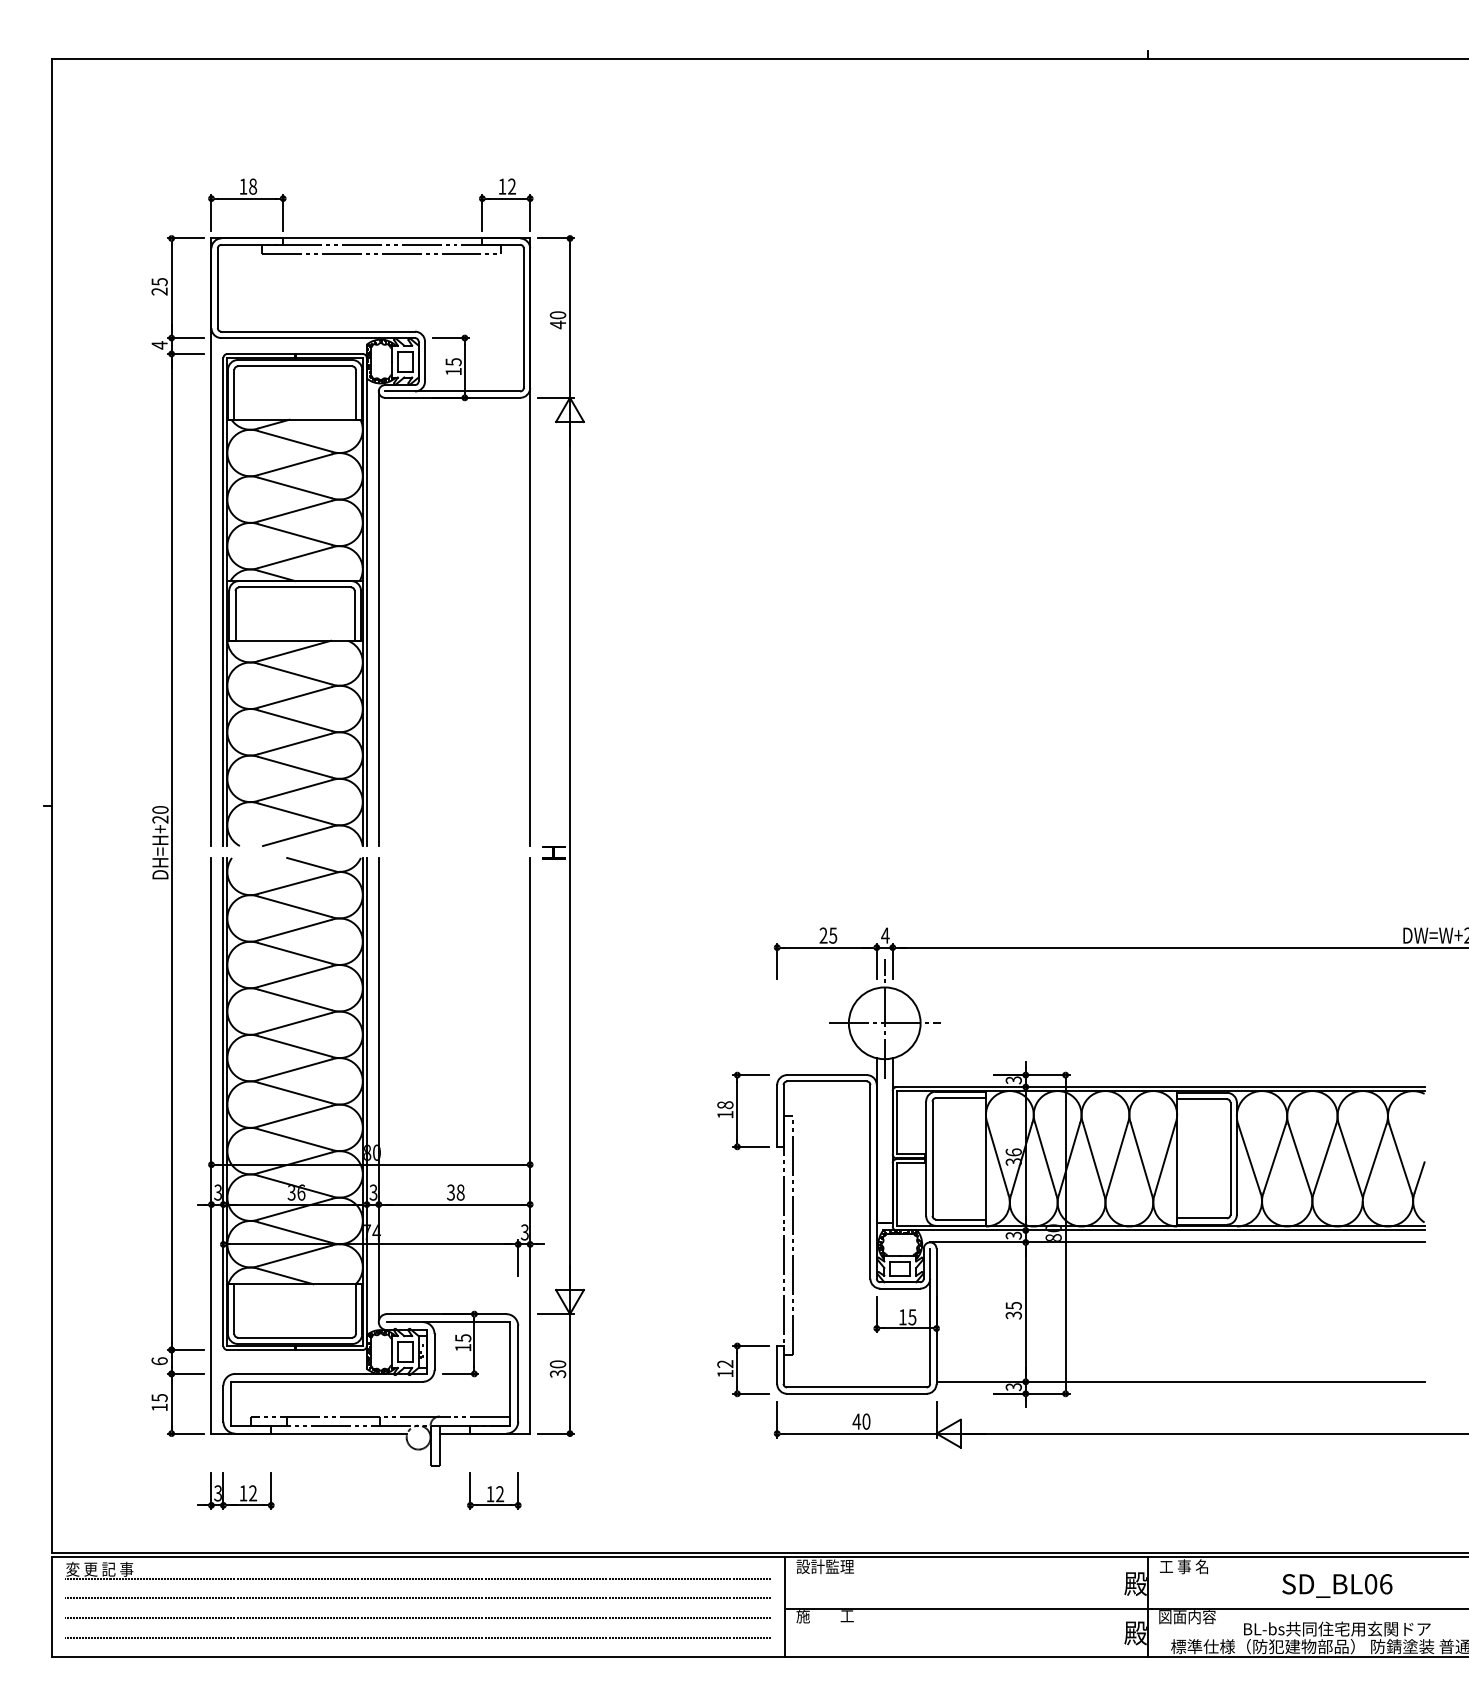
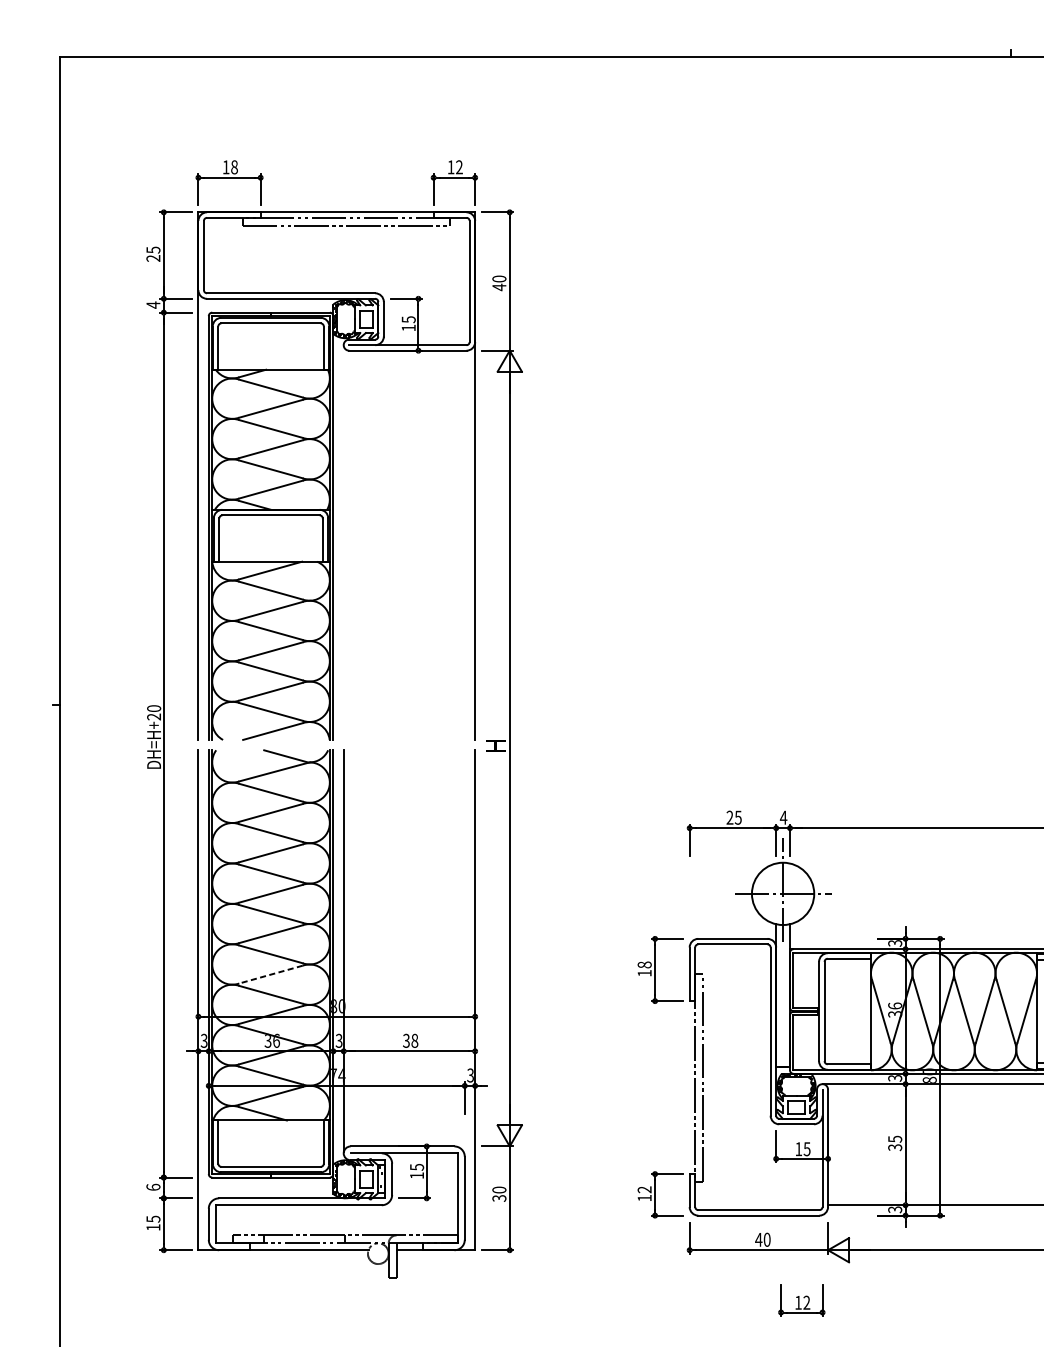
line: (378, 618) -> (343, 542), removed
line: (295, 1116) -> (271, 974), solid -> dashed
part: (235, 1490) -> (219, 1299), removed
part: (494, 1490) -> (801, 1299), moved

